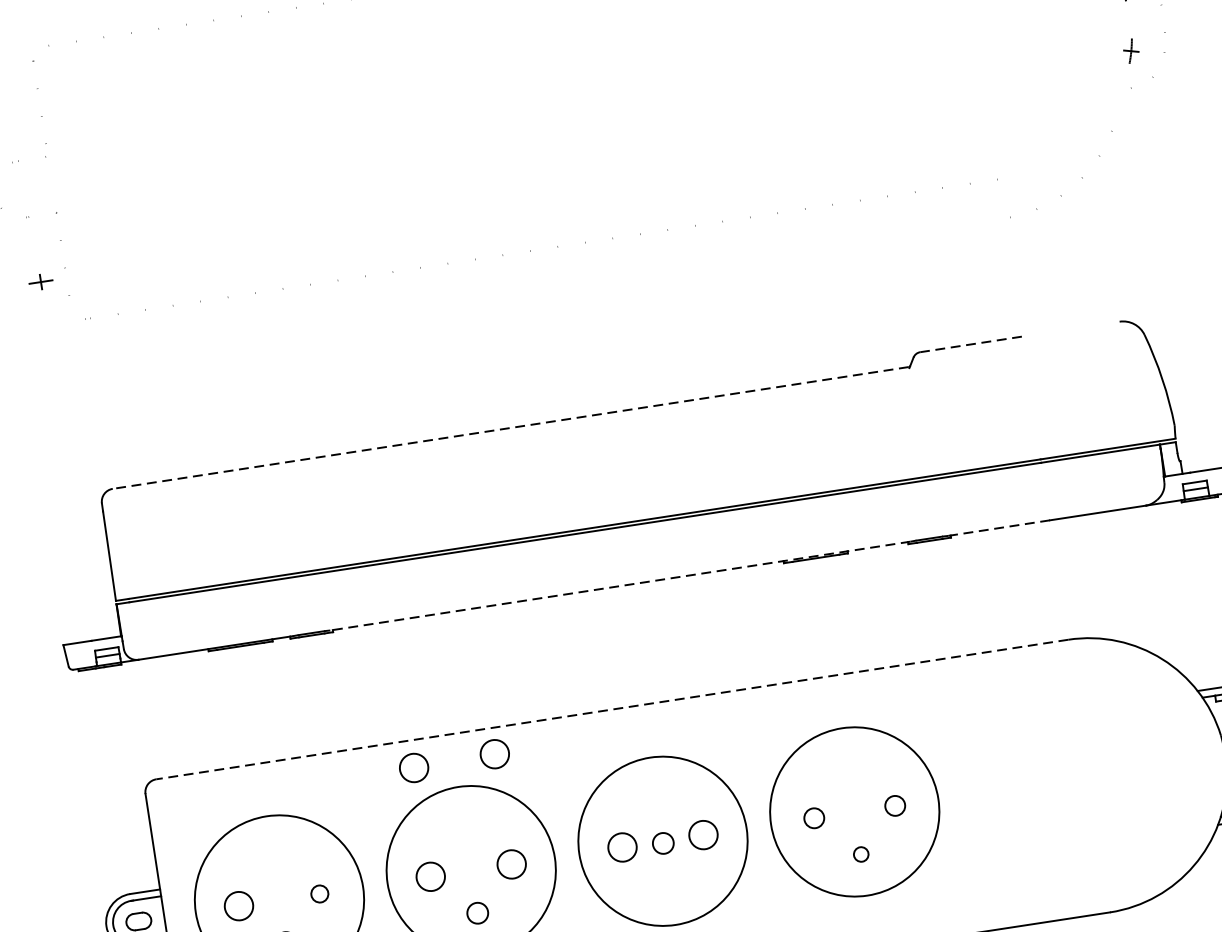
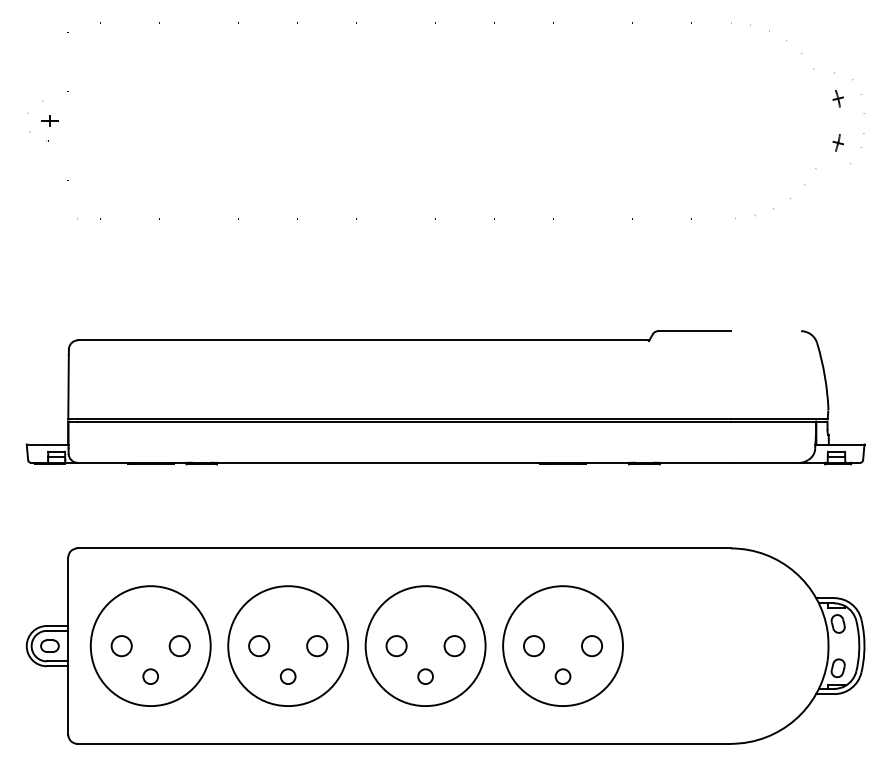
arc: (1060, 195) -> (773, 208), moved
part: (40, 281) -> (49, 120), moved
line: (970, 344) -> (694, 331), dashed -> solid
line: (509, 428) -> (362, 340), dashed -> solid
line: (998, 527) -> (694, 462), dashed -> solid
line: (620, 585) -> (423, 462), dashed -> solid
line: (612, 709) -> (404, 548), dashed -> solid
circle: (495, 754) -> (317, 567), removed
circle: (414, 768) -> (259, 568), removed
circle: (894, 806) -> (591, 646), size x1.43
circle: (813, 818) -> (533, 646), size x1.43
circle: (663, 843) -> (425, 676), moved
circle: (860, 854) -> (562, 676), size x1.43
circle: (319, 894) -> (179, 646), size x1.67

